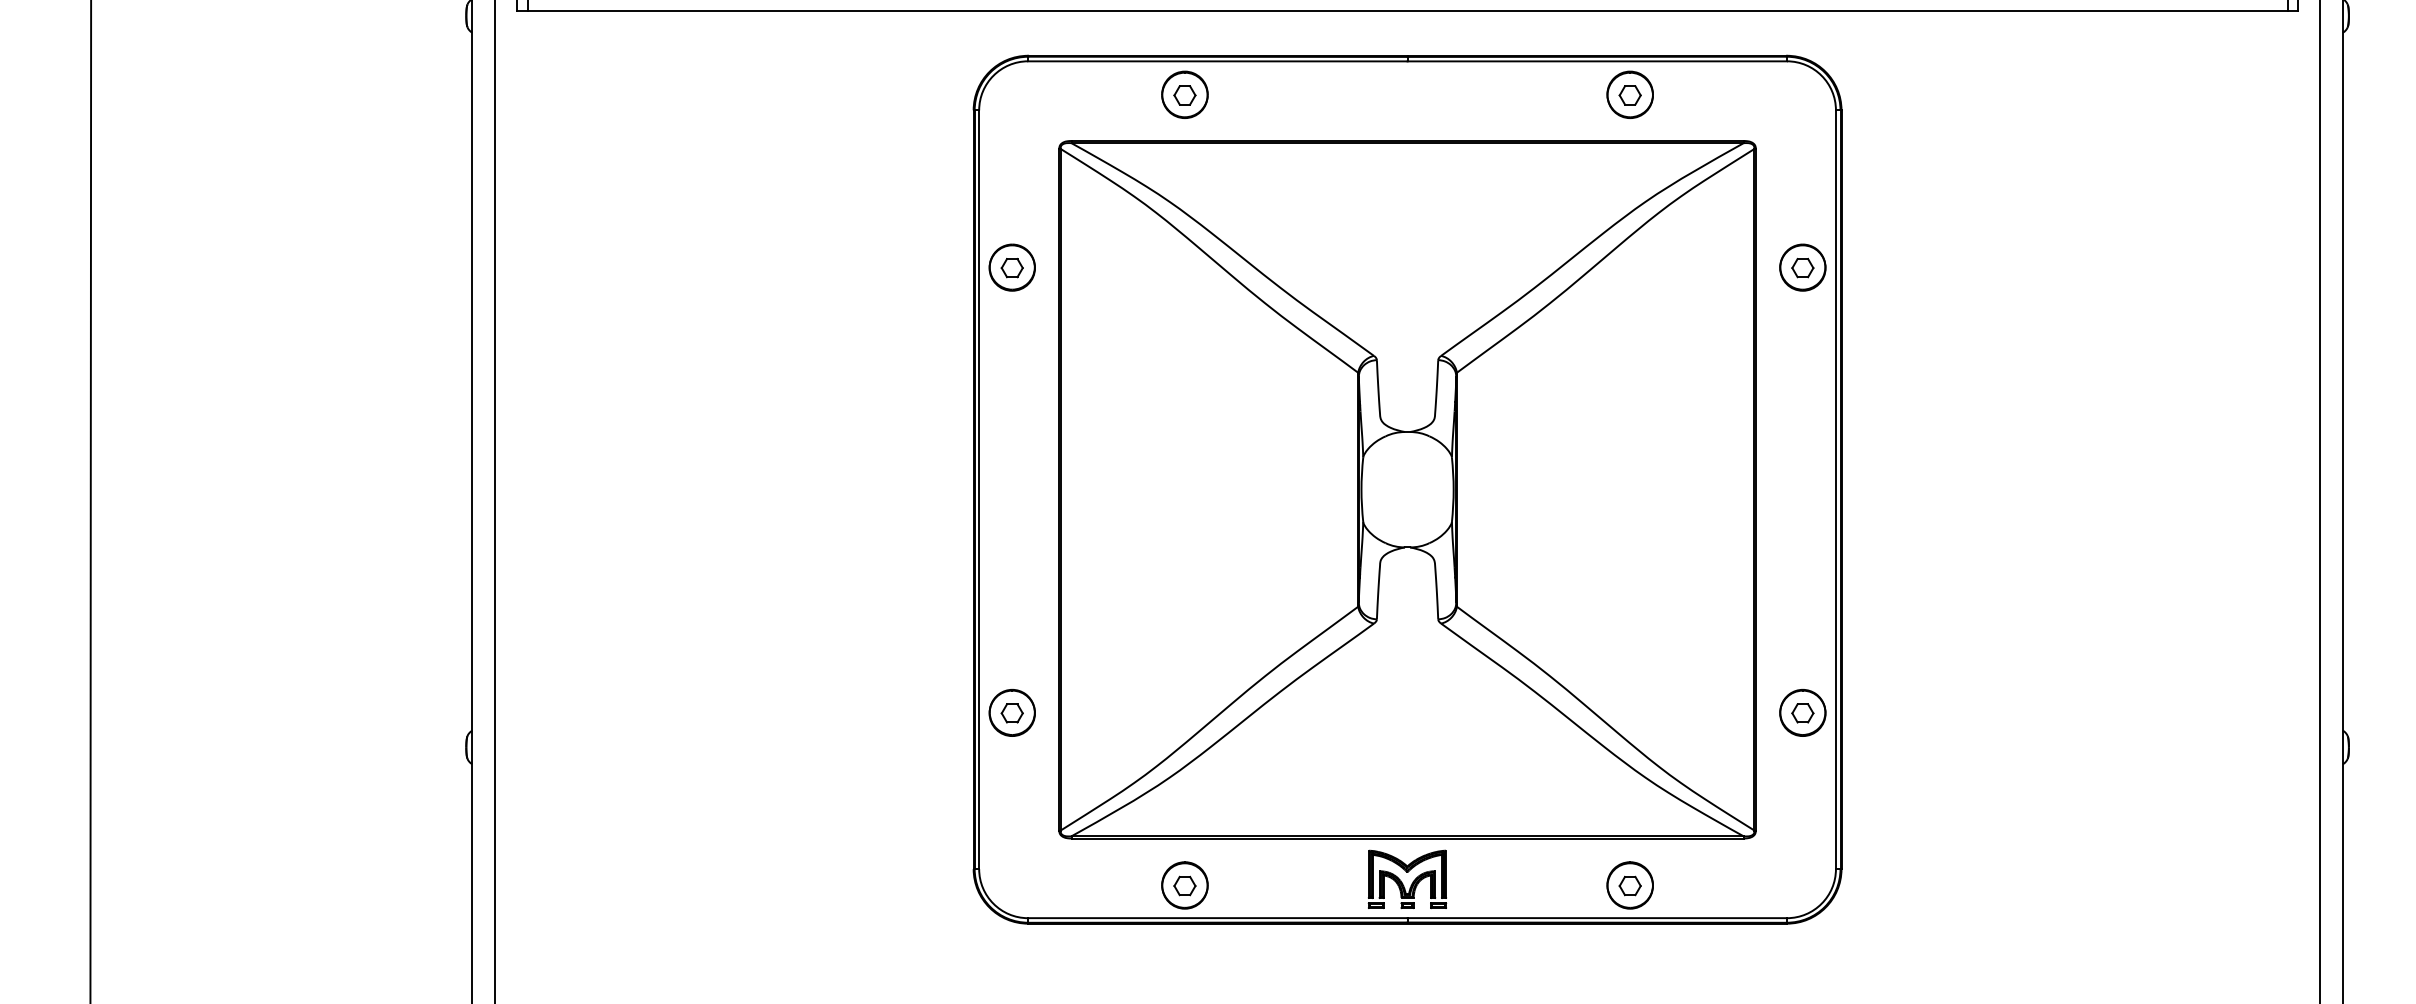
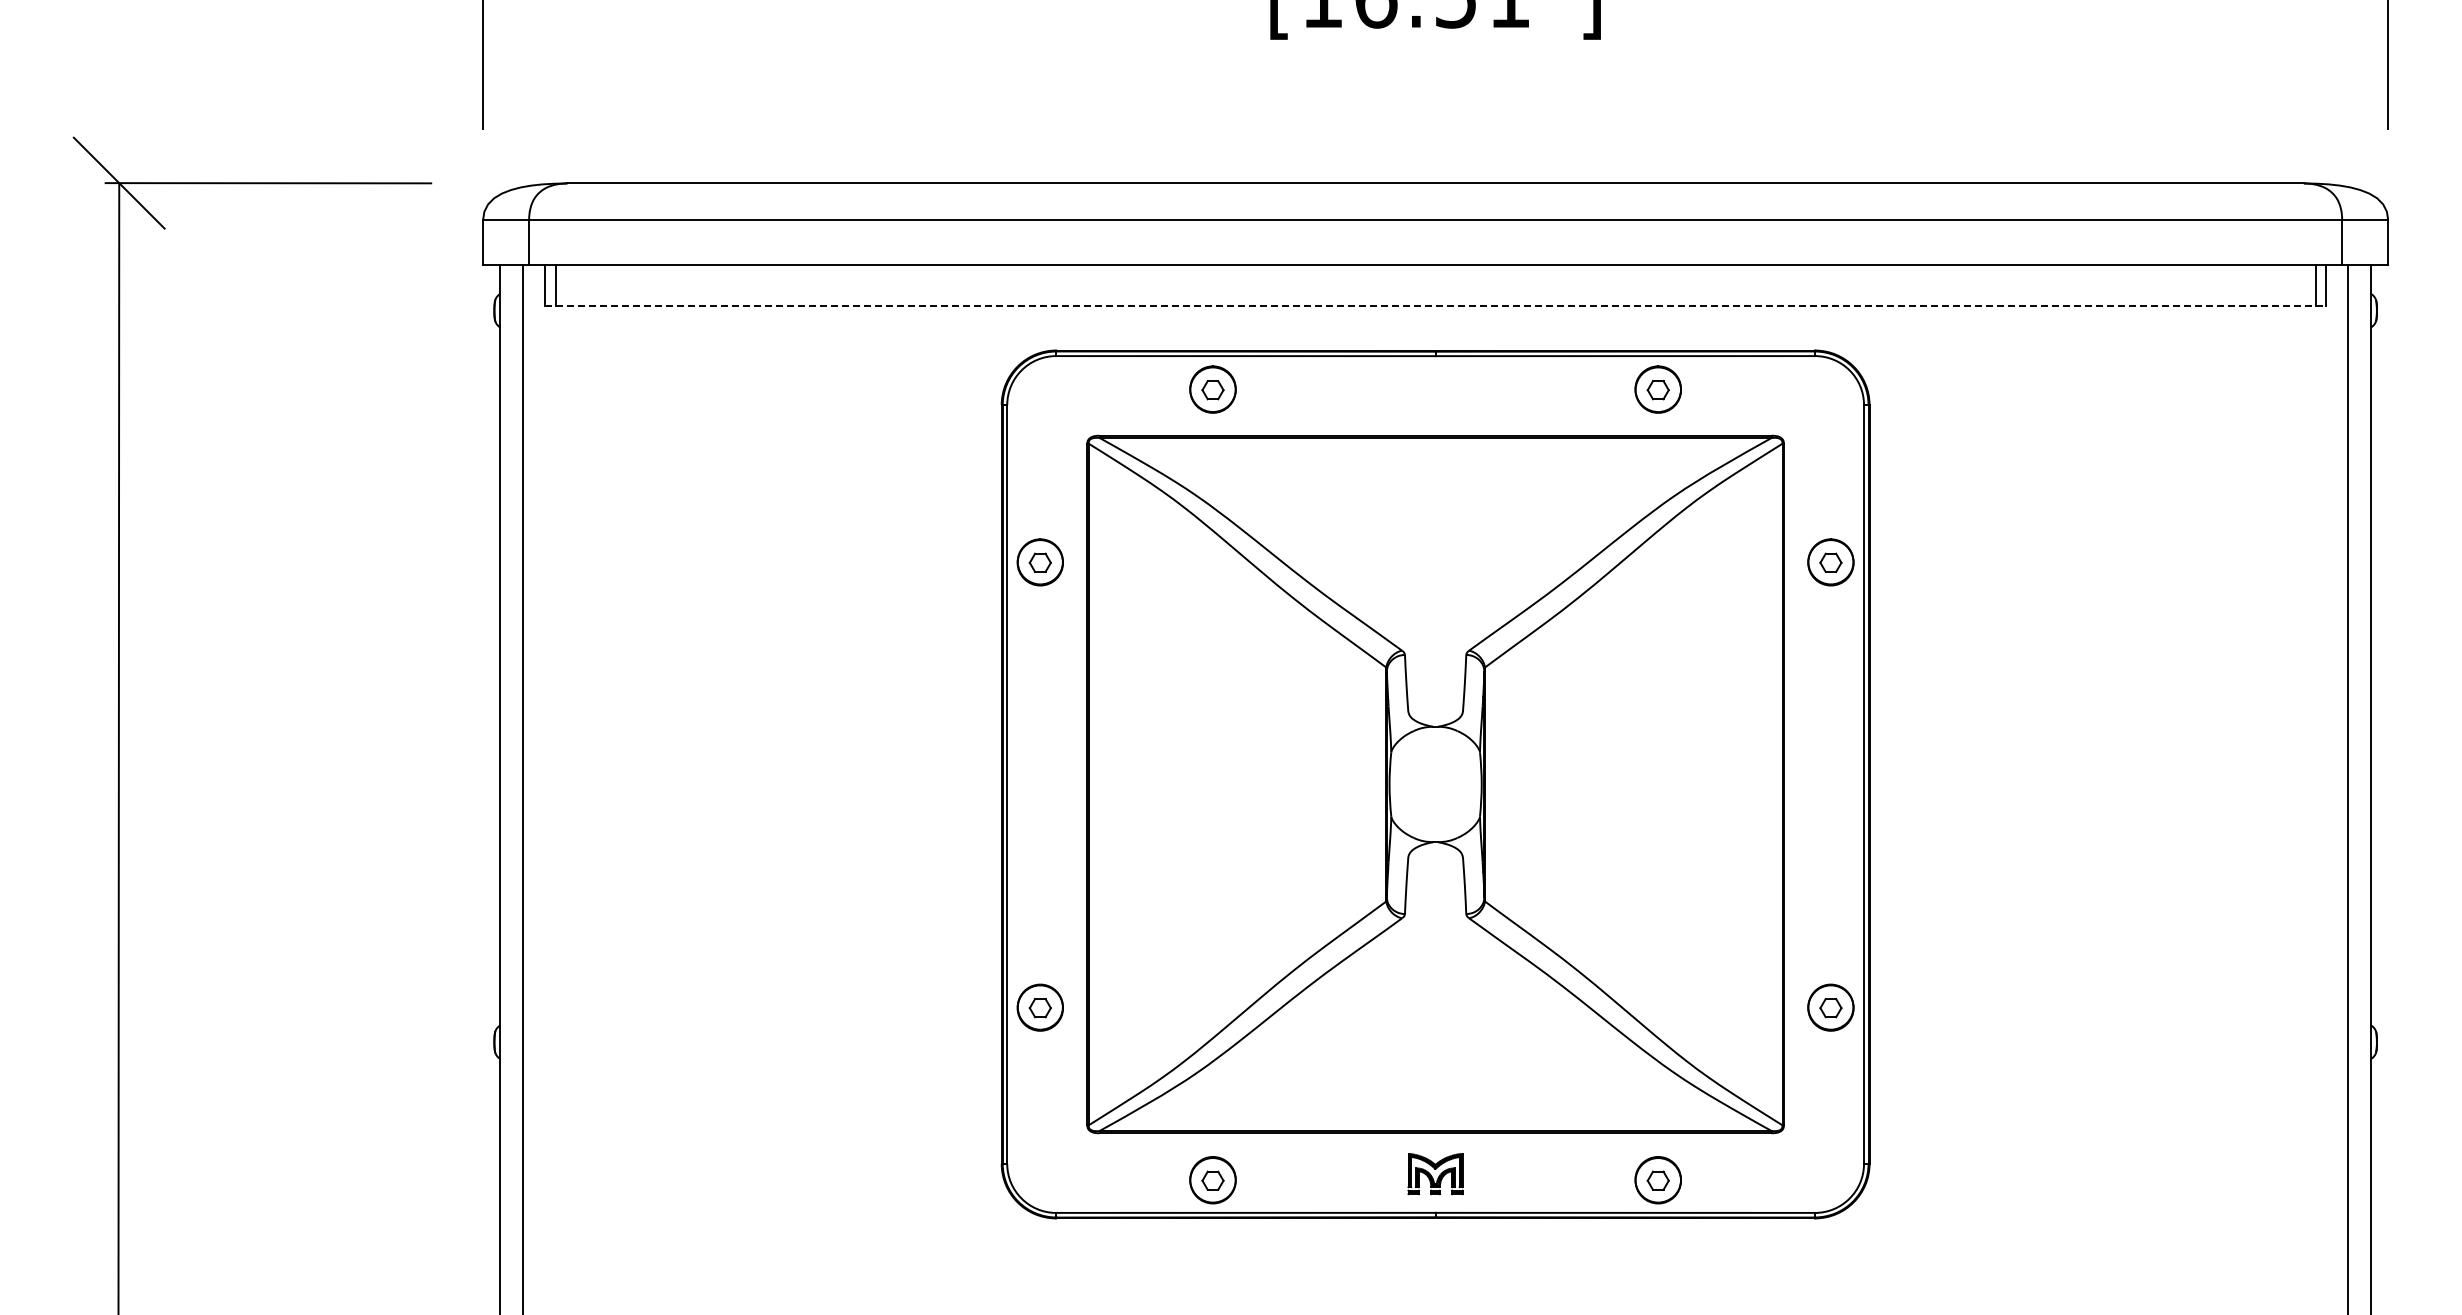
line: (1407, 11) -> (1435, 306), solid -> dashed
part: (1407, 878) -> (1435, 1173), size x0.7

